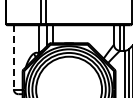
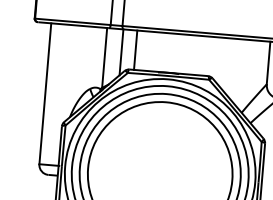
line: (13, 57) -> (44, 93), dashed -> solid

